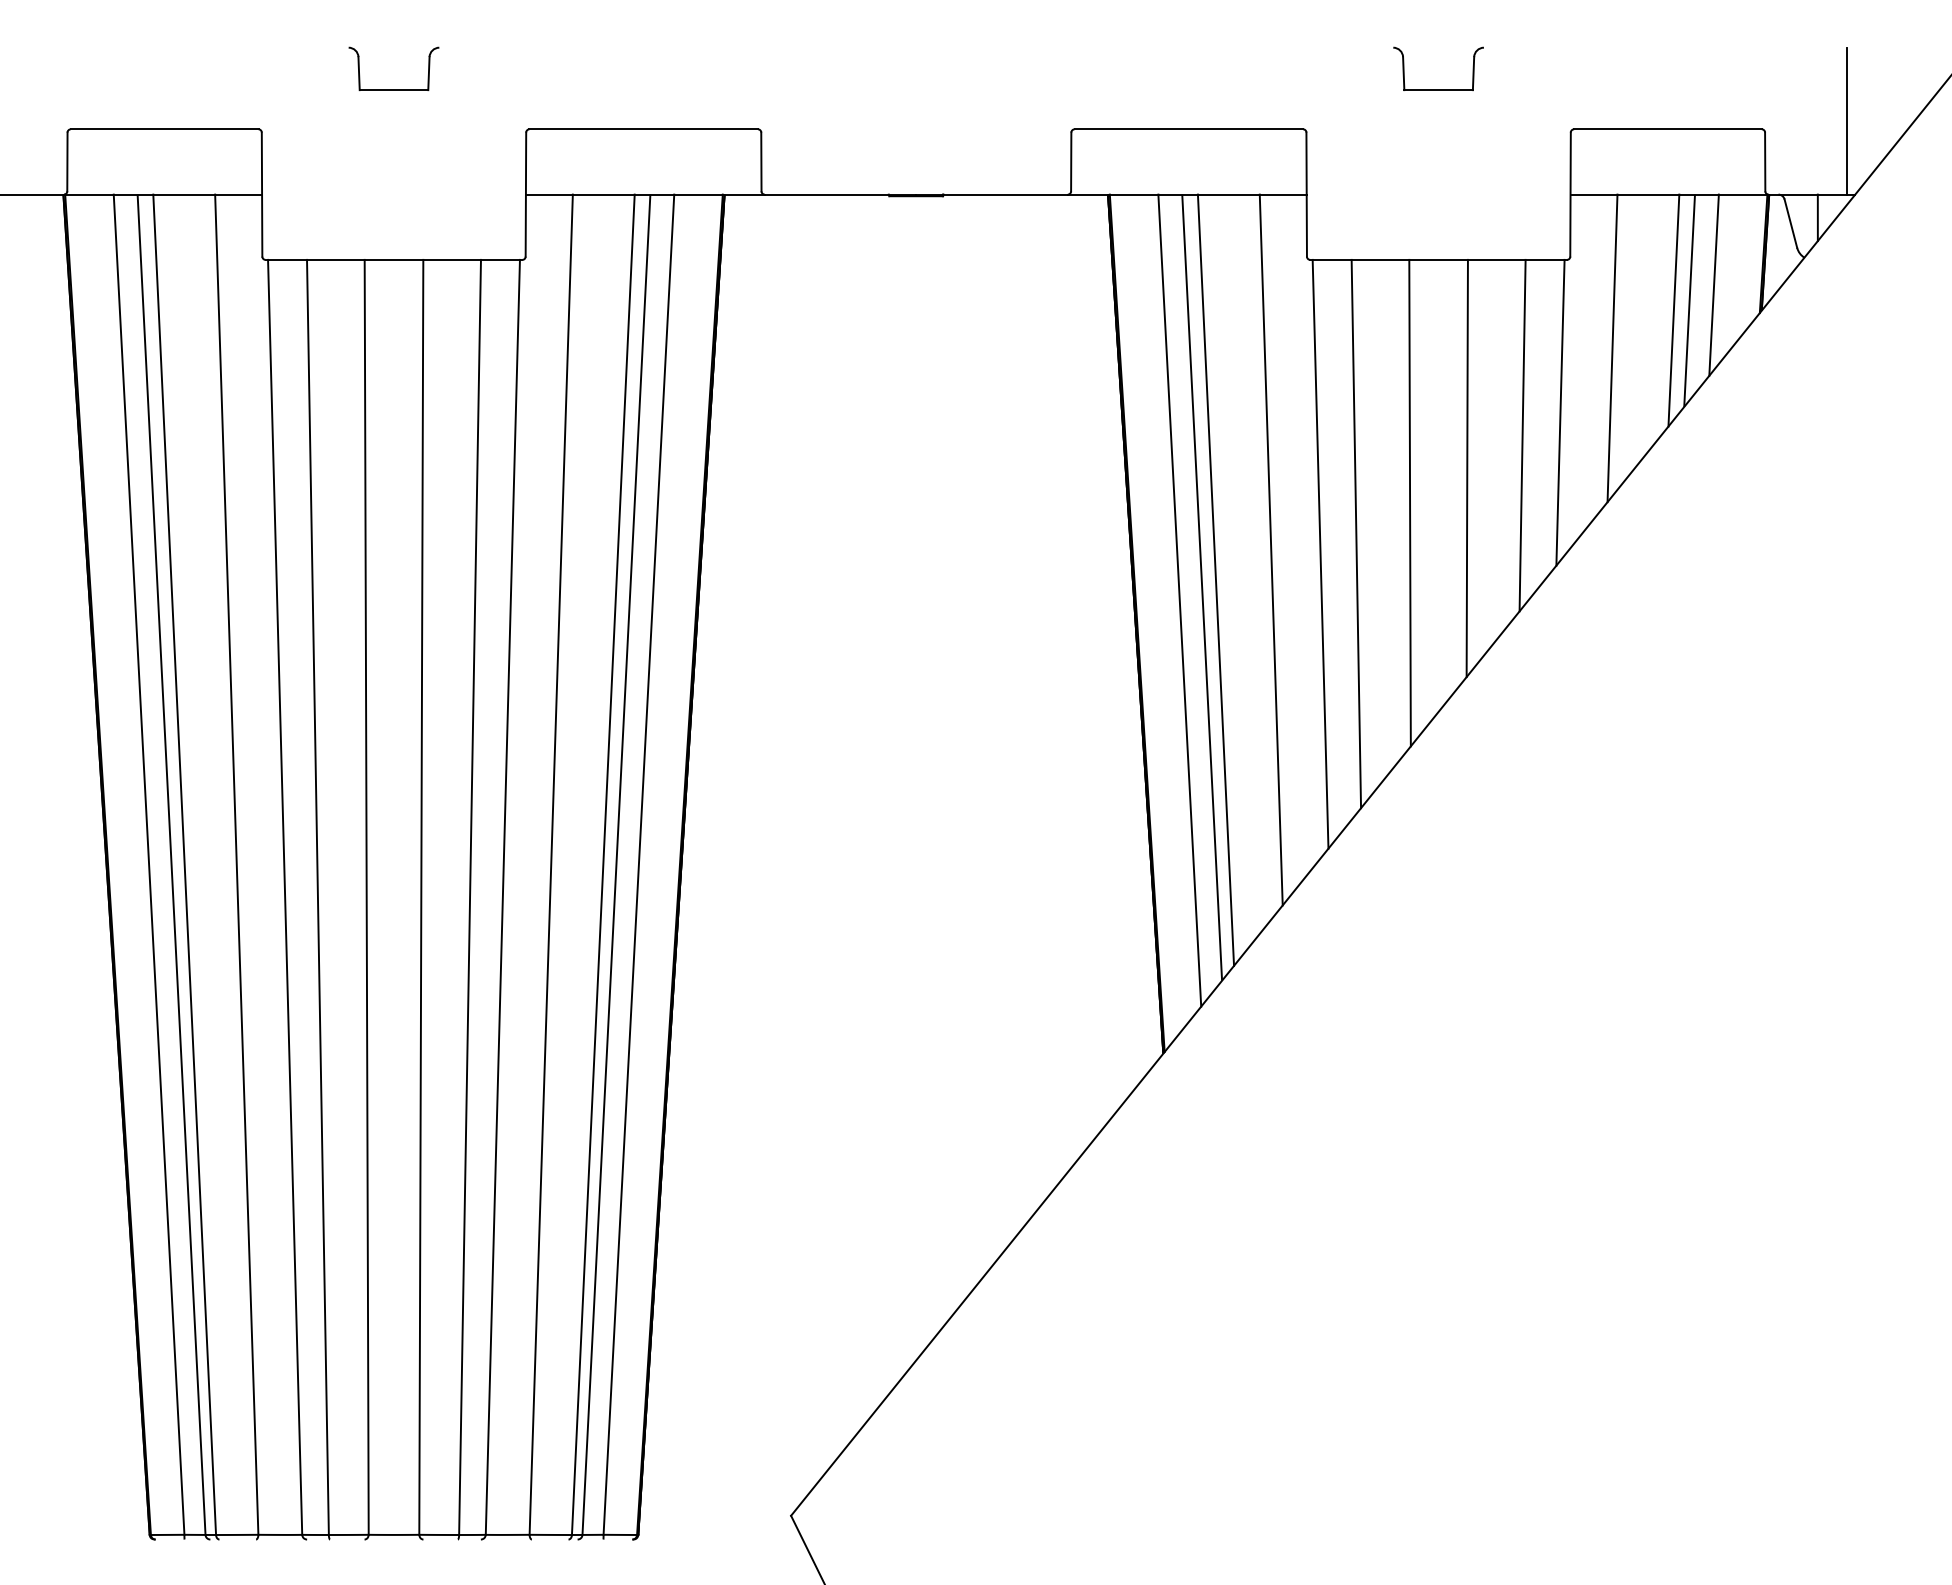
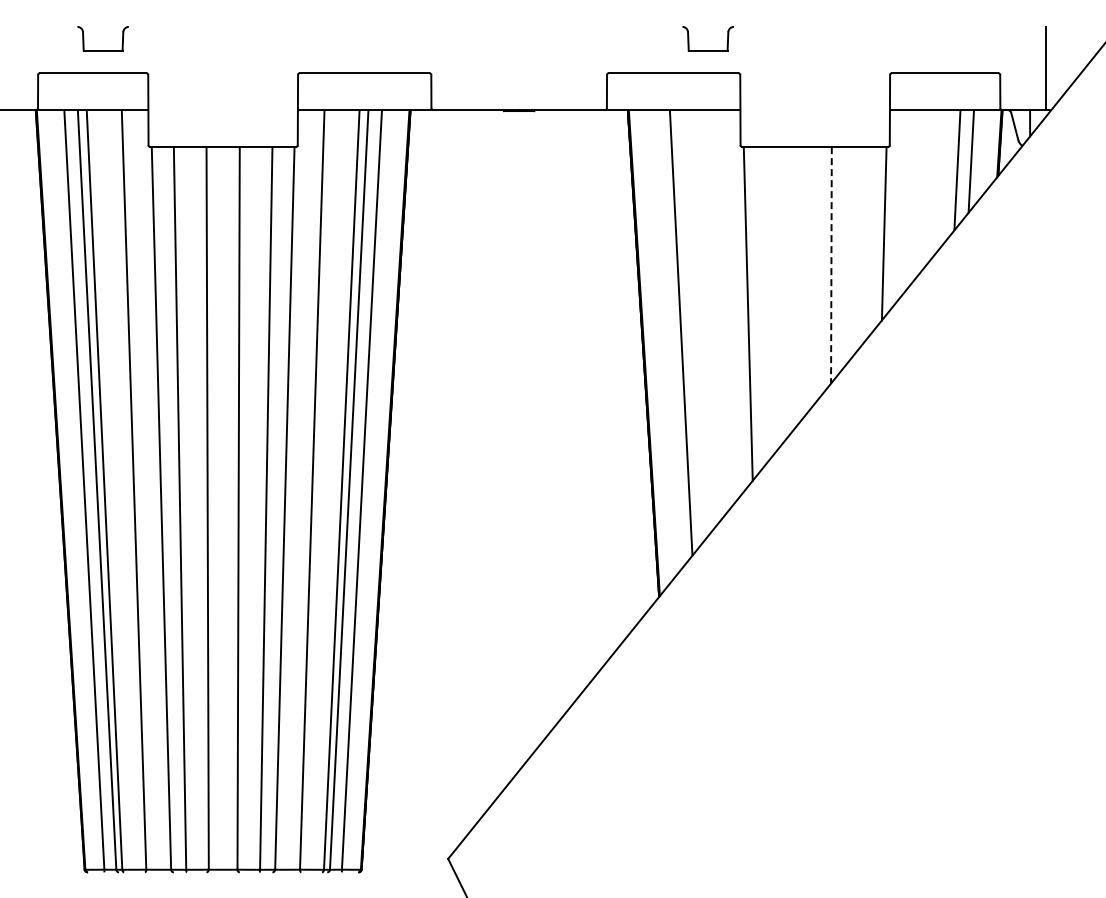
part: (392, 89) -> (102, 50), moved
part: (1437, 89) -> (707, 50), moved
line: (1673, 309) -> (948, 175), removed
line: (1612, 348) -> (913, 197), removed
line: (1522, 435) -> (862, 246), removed
line: (1467, 468) -> (831, 265), solid -> dashed
line: (1409, 502) -> (798, 284), removed
line: (1356, 534) -> (768, 302), removed
line: (1269, 549) -> (719, 311), removed
line: (1215, 579) -> (688, 328), removed
line: (1179, 601) -> (668, 340), removed

